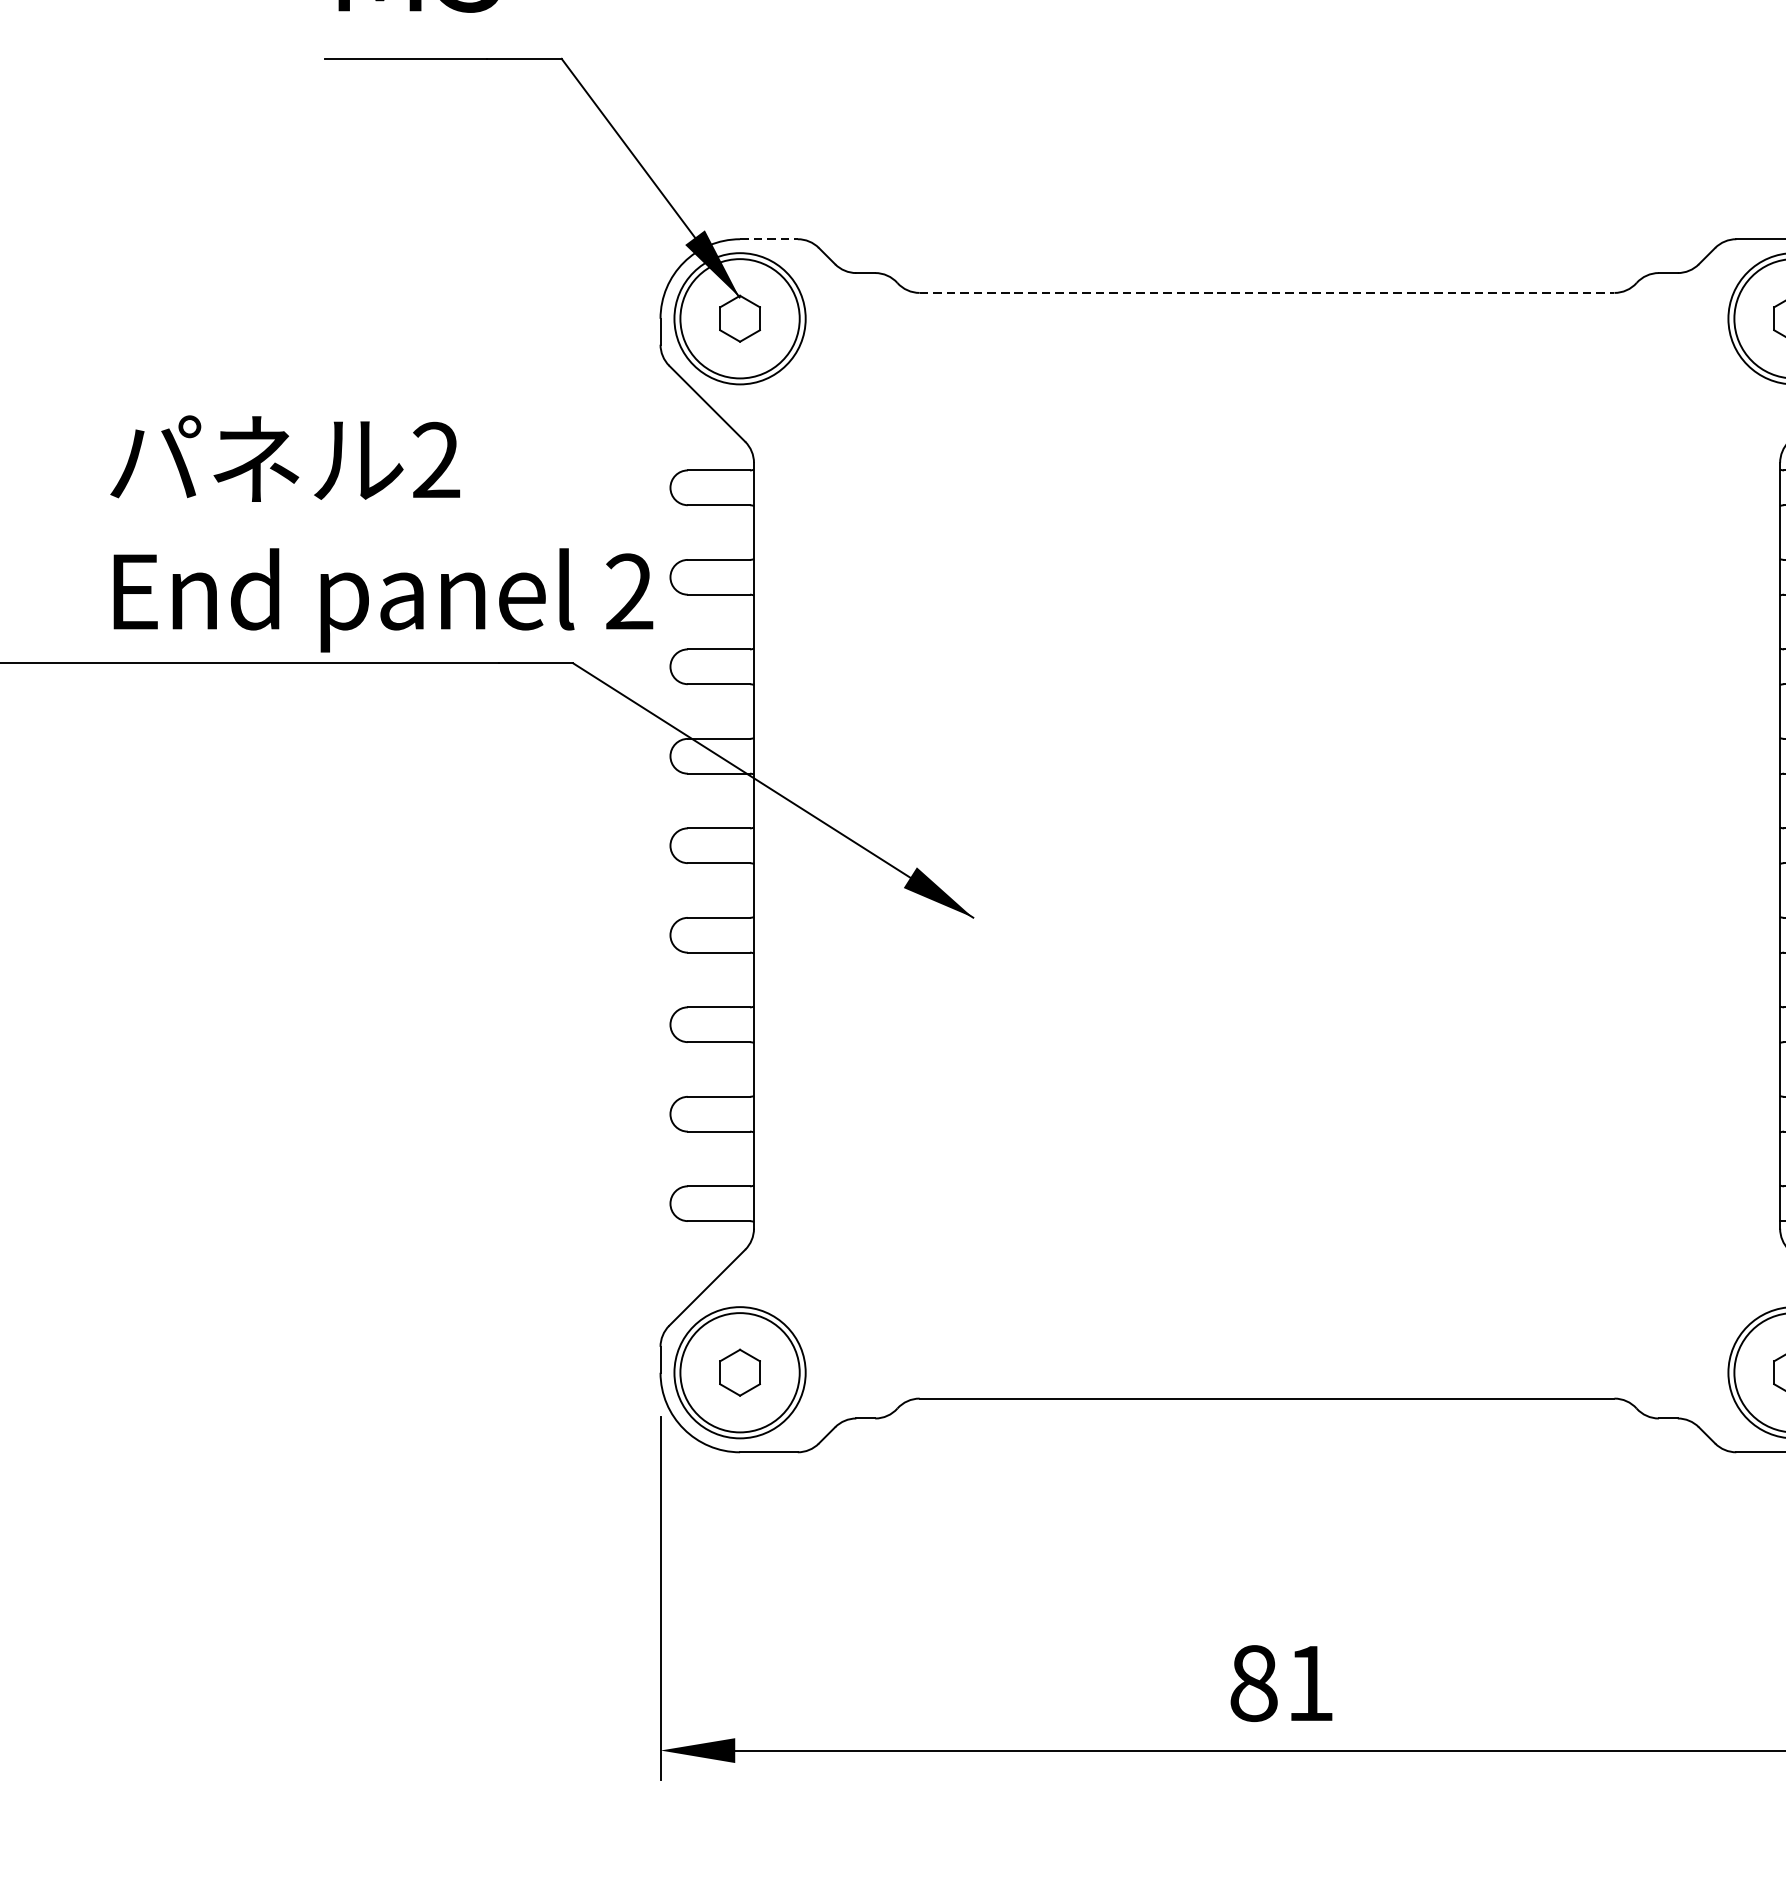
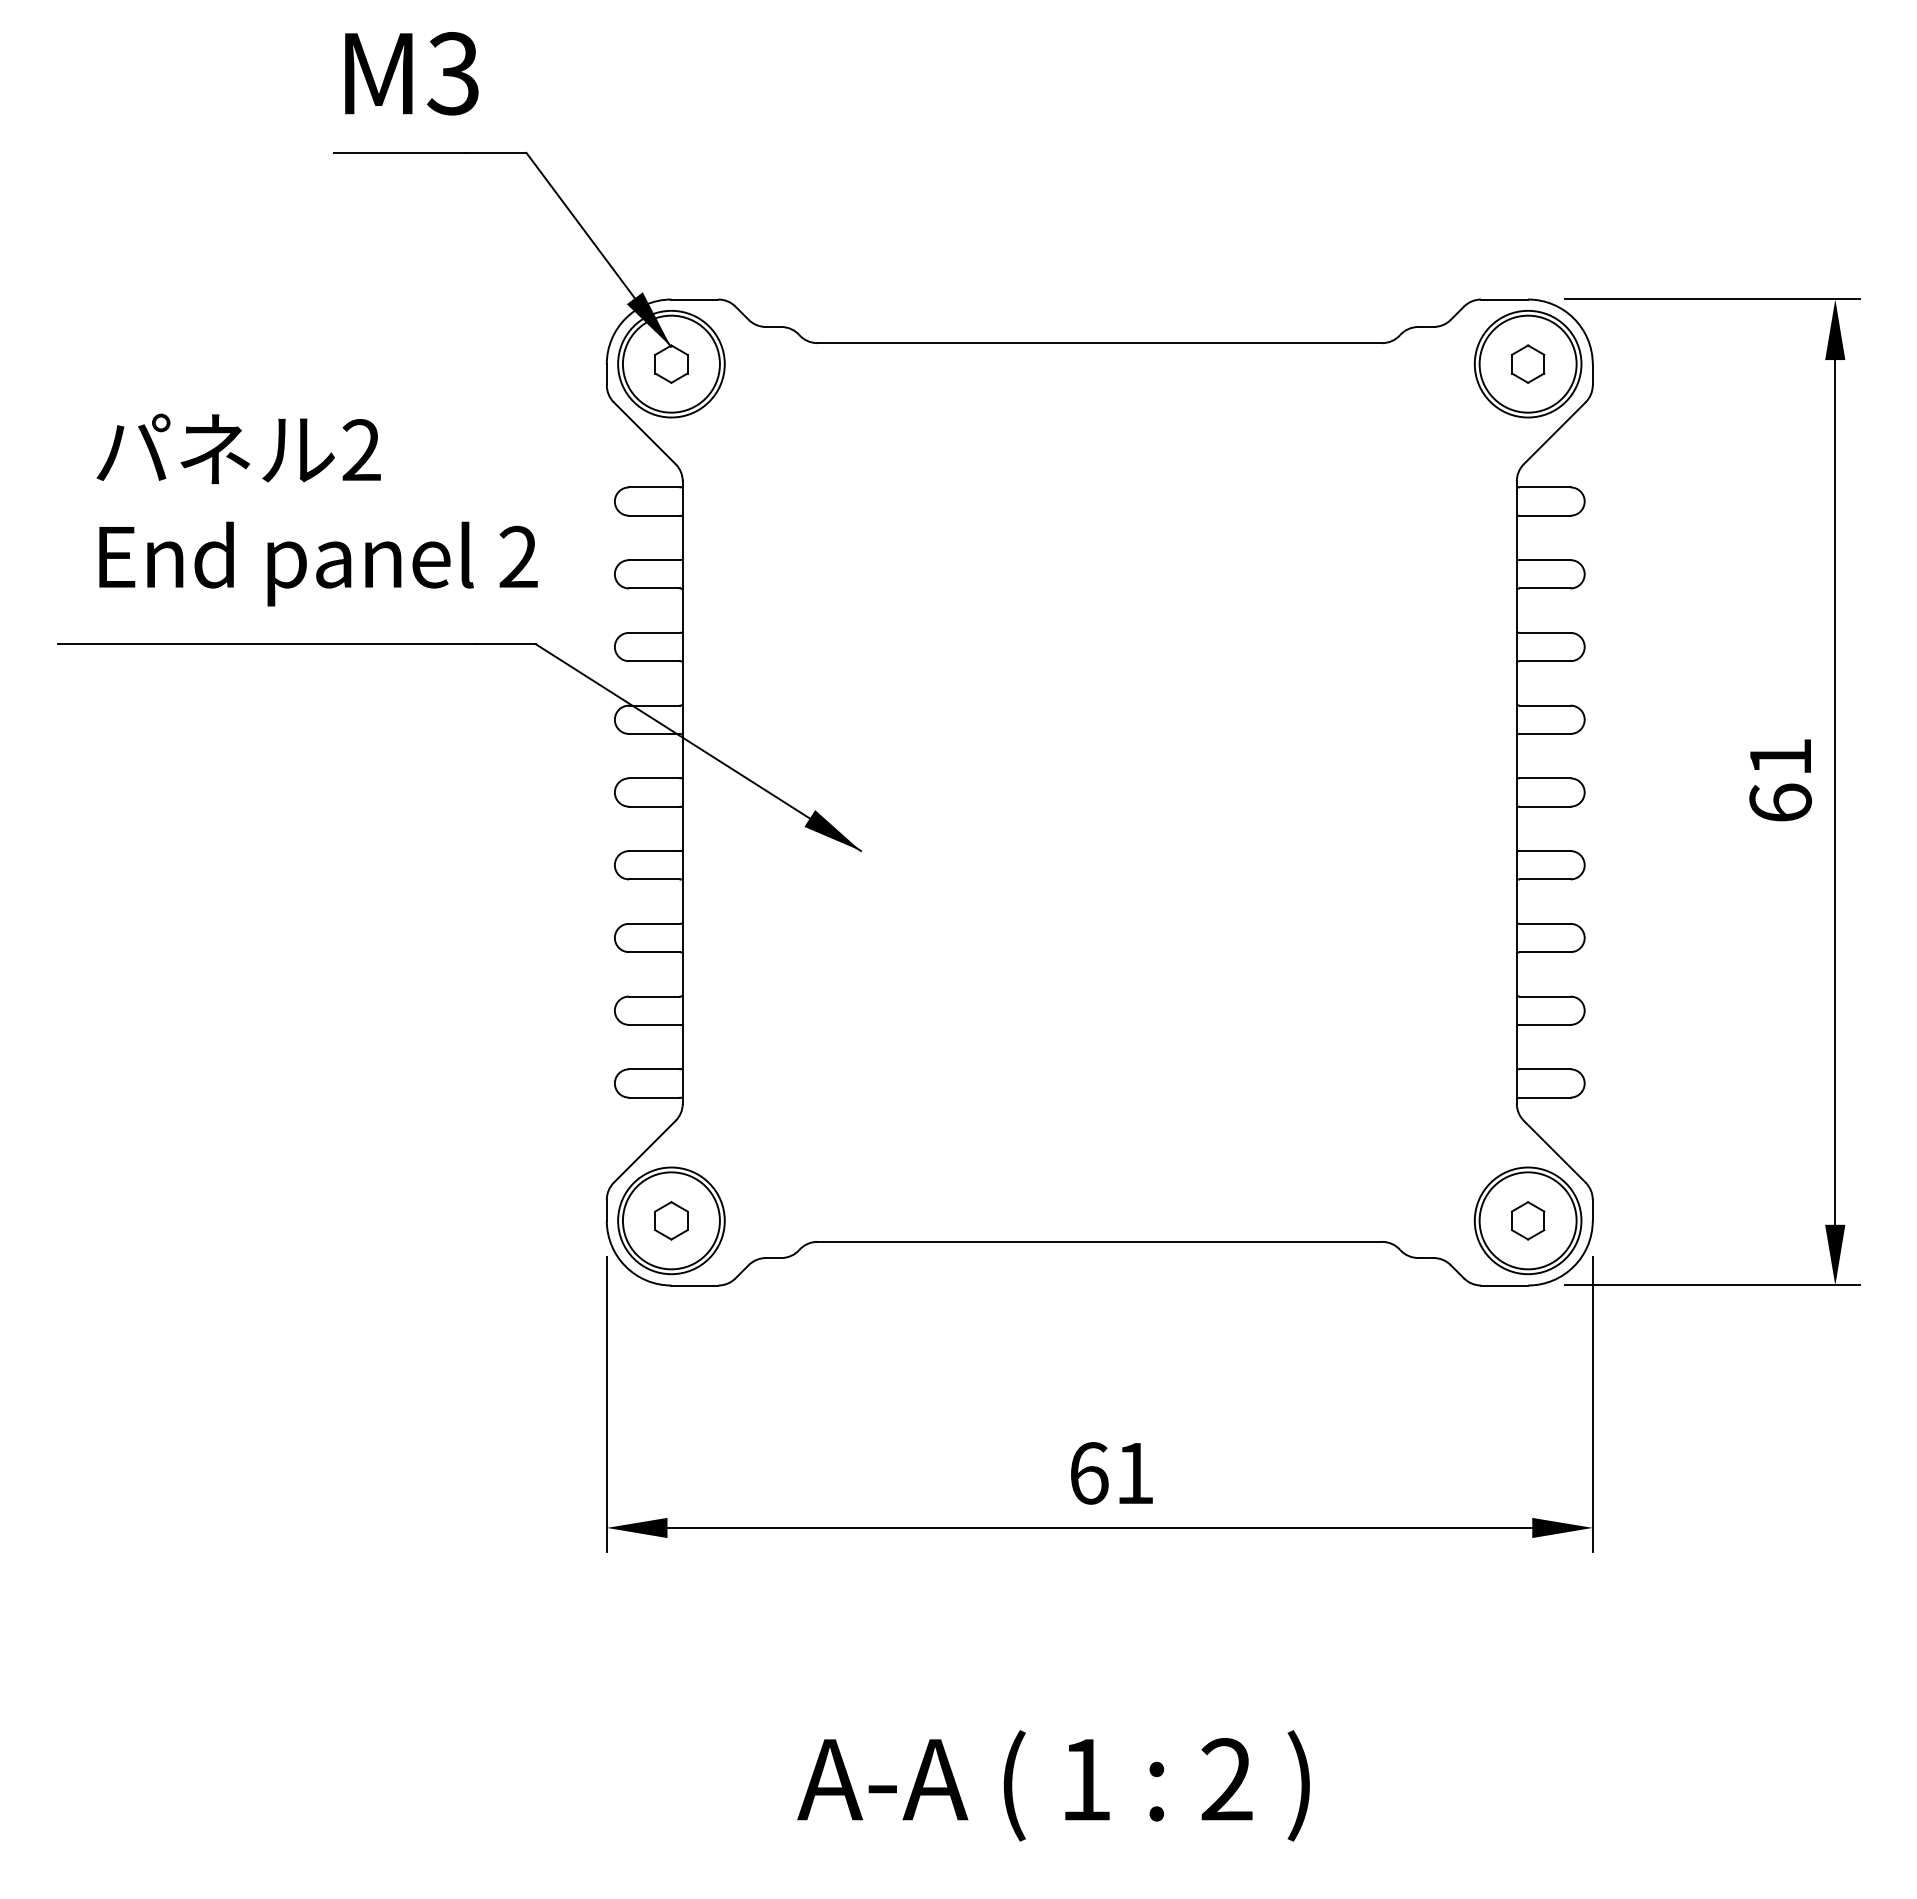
line: (769, 239) -> (695, 299), dashed -> solid
line: (1267, 293) -> (1100, 343), dashed -> solid
text: (380, 533) -> (316, 509), moved
text: (1254, 1683) -> (1089, 1473), 81 -> 61

